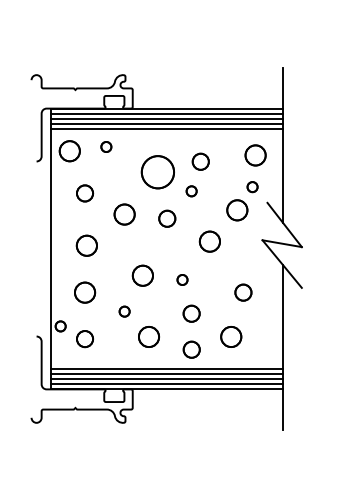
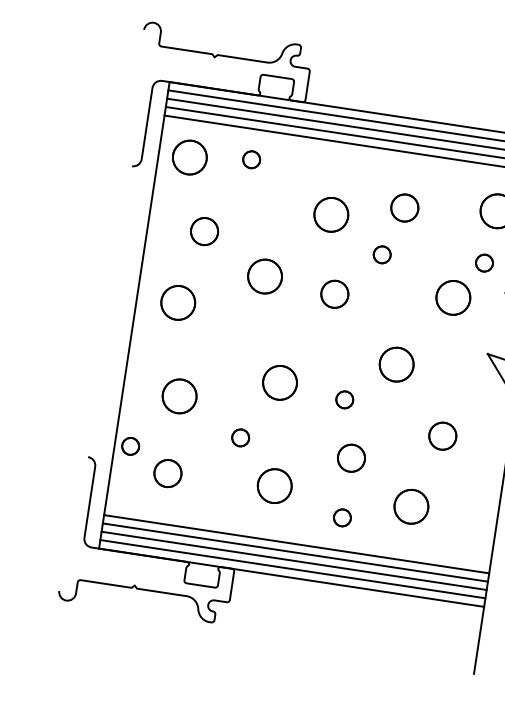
circle: (158, 172) -> (331, 215), size x0.62
circle: (209, 241) -> (396, 364), moved
circle: (86, 245) -> (177, 302), moved
circle: (191, 349) -> (342, 517), size x0.62

